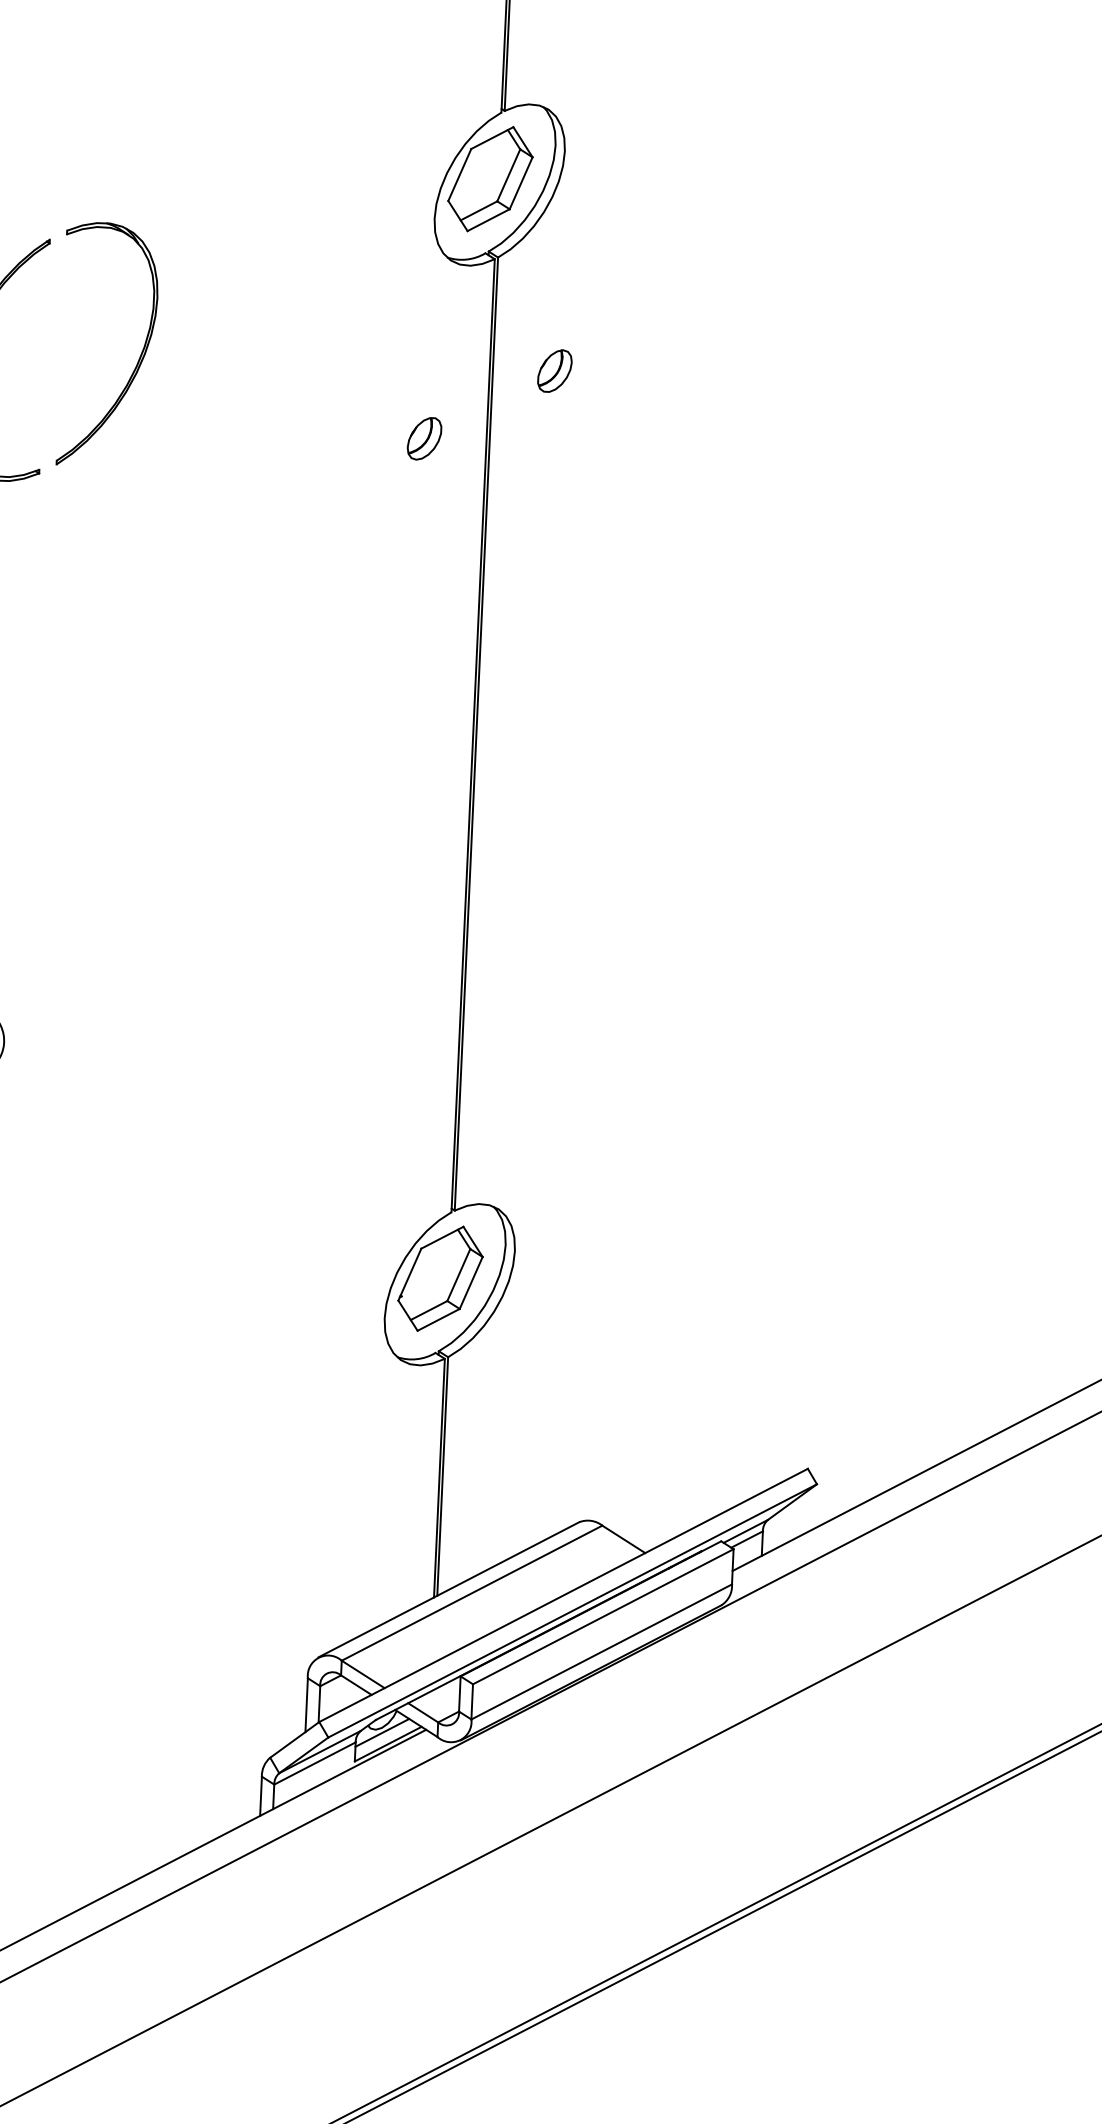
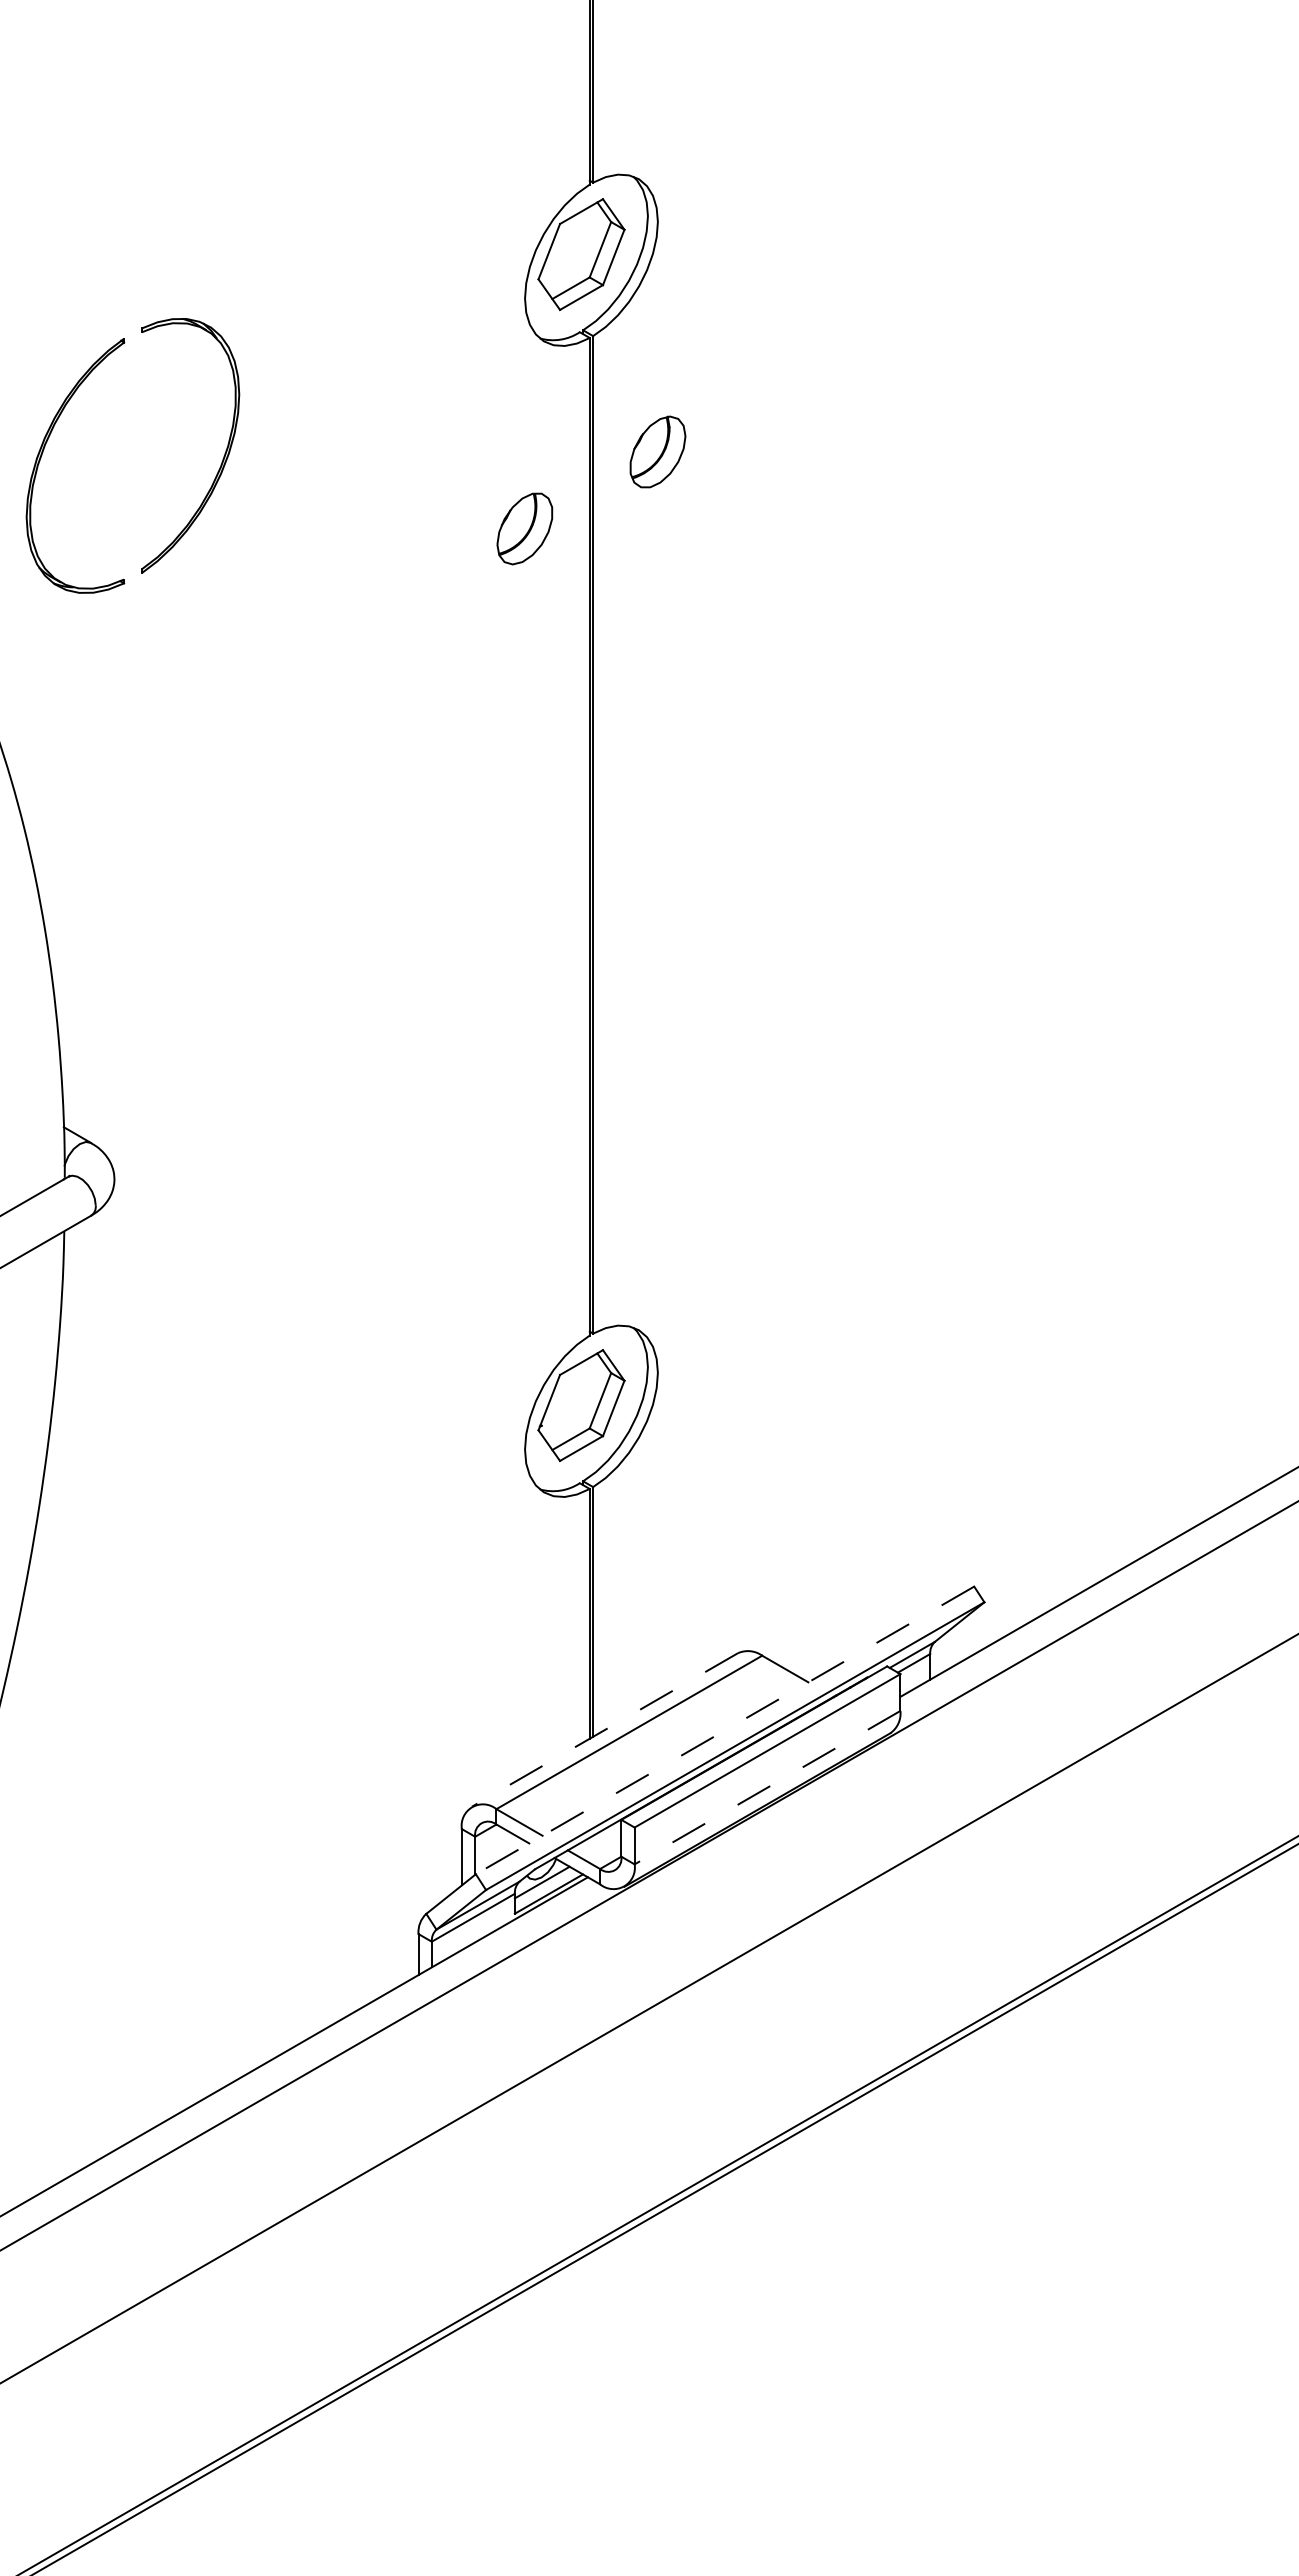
part: (554, 370) -> (657, 451), size x1.6
part: (424, 438) -> (524, 528), size x1.6
line: (448, 1590) -> (604, 1730), solid -> dashed
line: (564, 1595) -> (725, 1730), solid -> dashed
line: (601, 1651) -> (767, 1787), solid -> dashed

